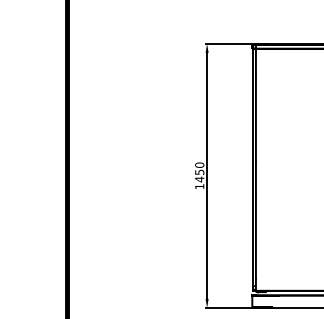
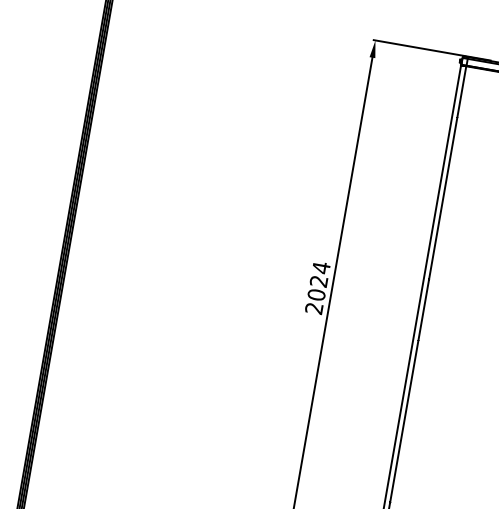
text: (199, 175) -> (317, 287), 1450 -> 2024

